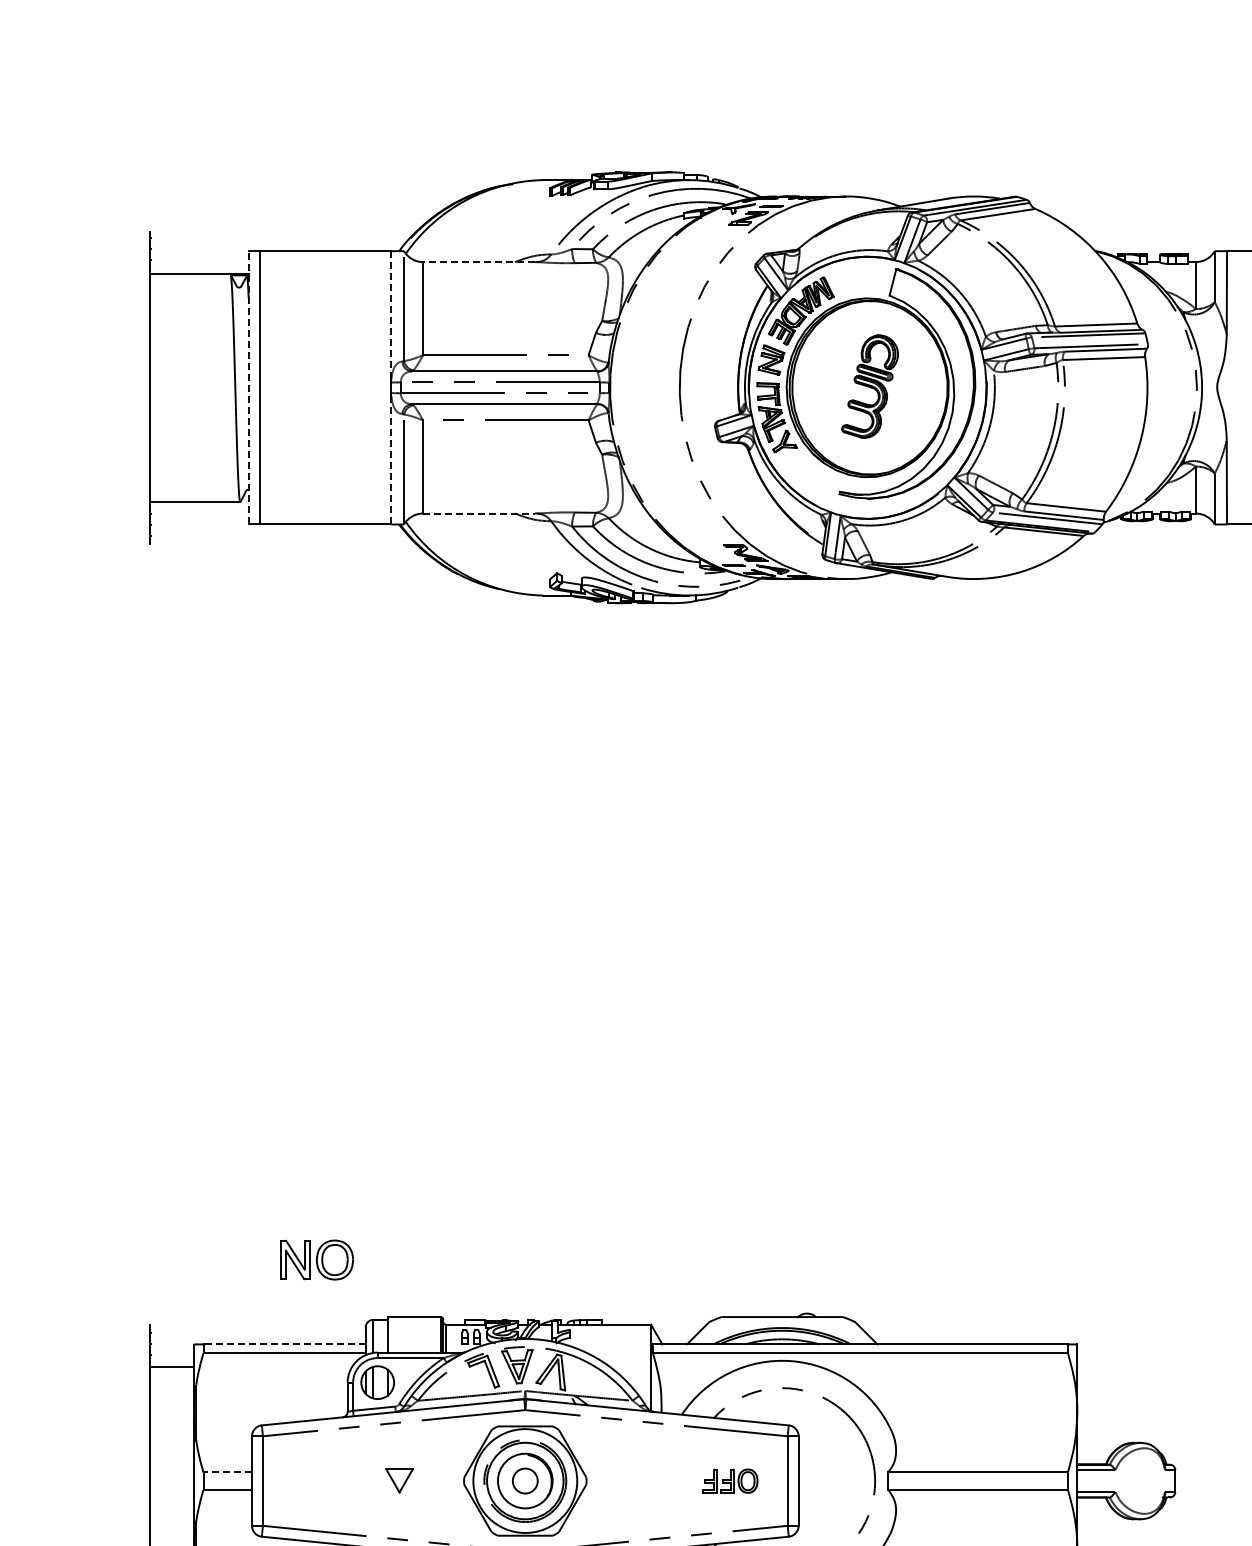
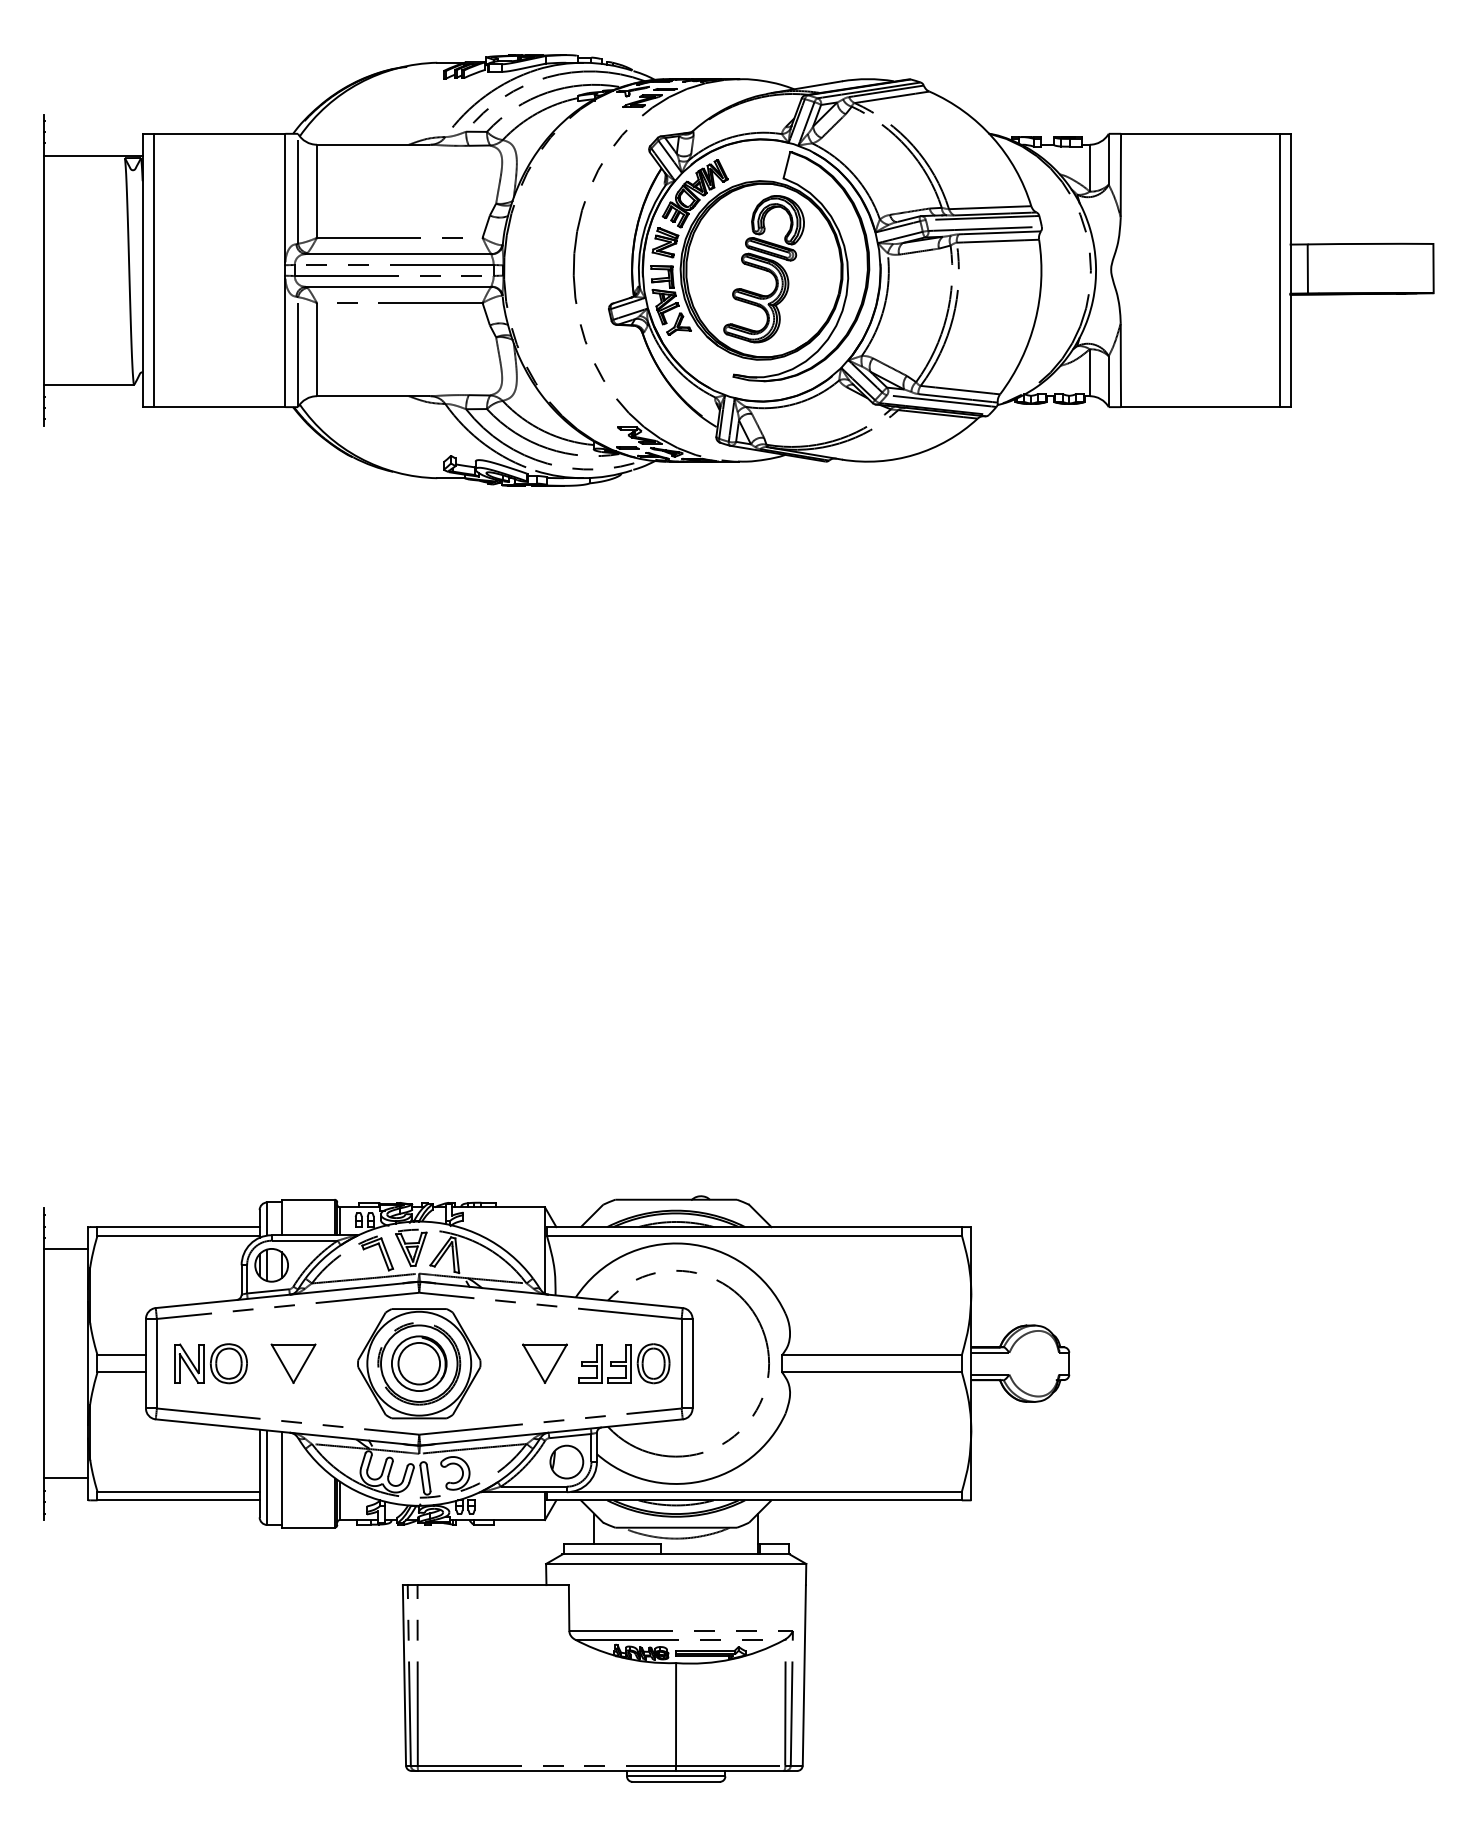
line: (478, 261) -> (372, 144), dashed -> solid
line: (391, 315) -> (285, 198), dashed -> solid
part: (869, 386) -> (763, 269), size x1.43
line: (248, 387) -> (142, 270), dashed -> solid
line: (391, 460) -> (285, 343), dashed -> solid
line: (479, 513) -> (373, 396), dashed -> solid
part: (316, 1259) -> (210, 1363), moved
line: (284, 1344) -> (178, 1227), dashed -> solid
line: (227, 1472) -> (121, 1355), dashed -> solid
part: (399, 1480) -> (293, 1363), size x1.67
circle: (525, 1480) -> (419, 1363), size x1.67
part: (650, 1480) -> (544, 1363), added
part: (730, 1480) -> (624, 1363), size x1.67

